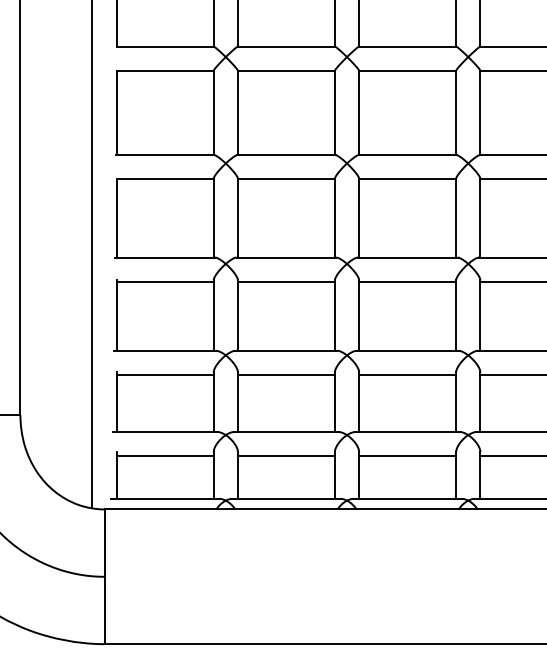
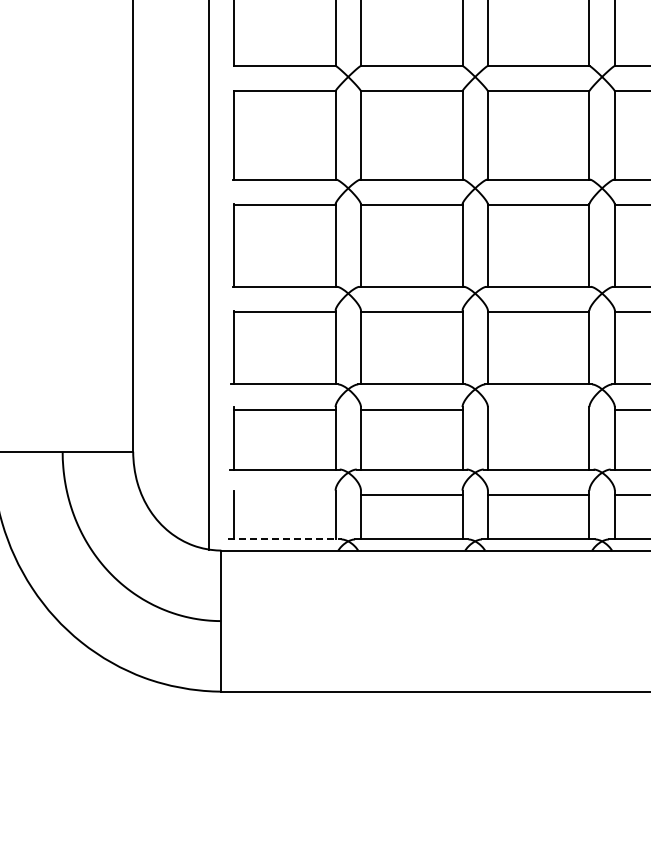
line: (407, 374) -> (538, 409), removed
line: (164, 455) -> (284, 494), removed
line: (164, 498) -> (284, 539), solid -> dashed

